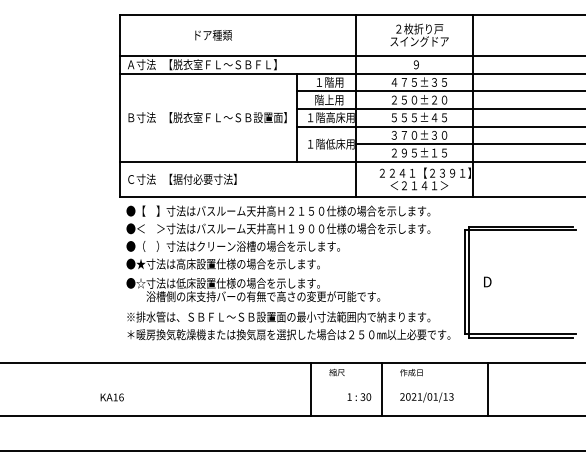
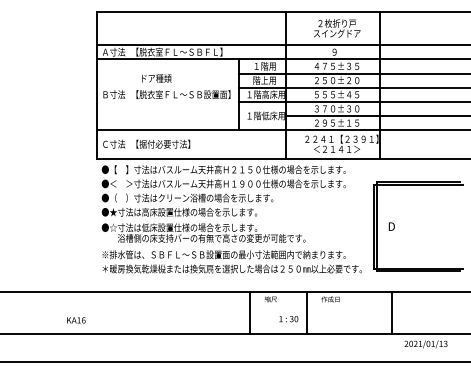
text: (213, 35) -> (156, 78), moved
text: (112, 397) -> (76, 320), moved
text: (426, 397) -> (425, 344), moved

